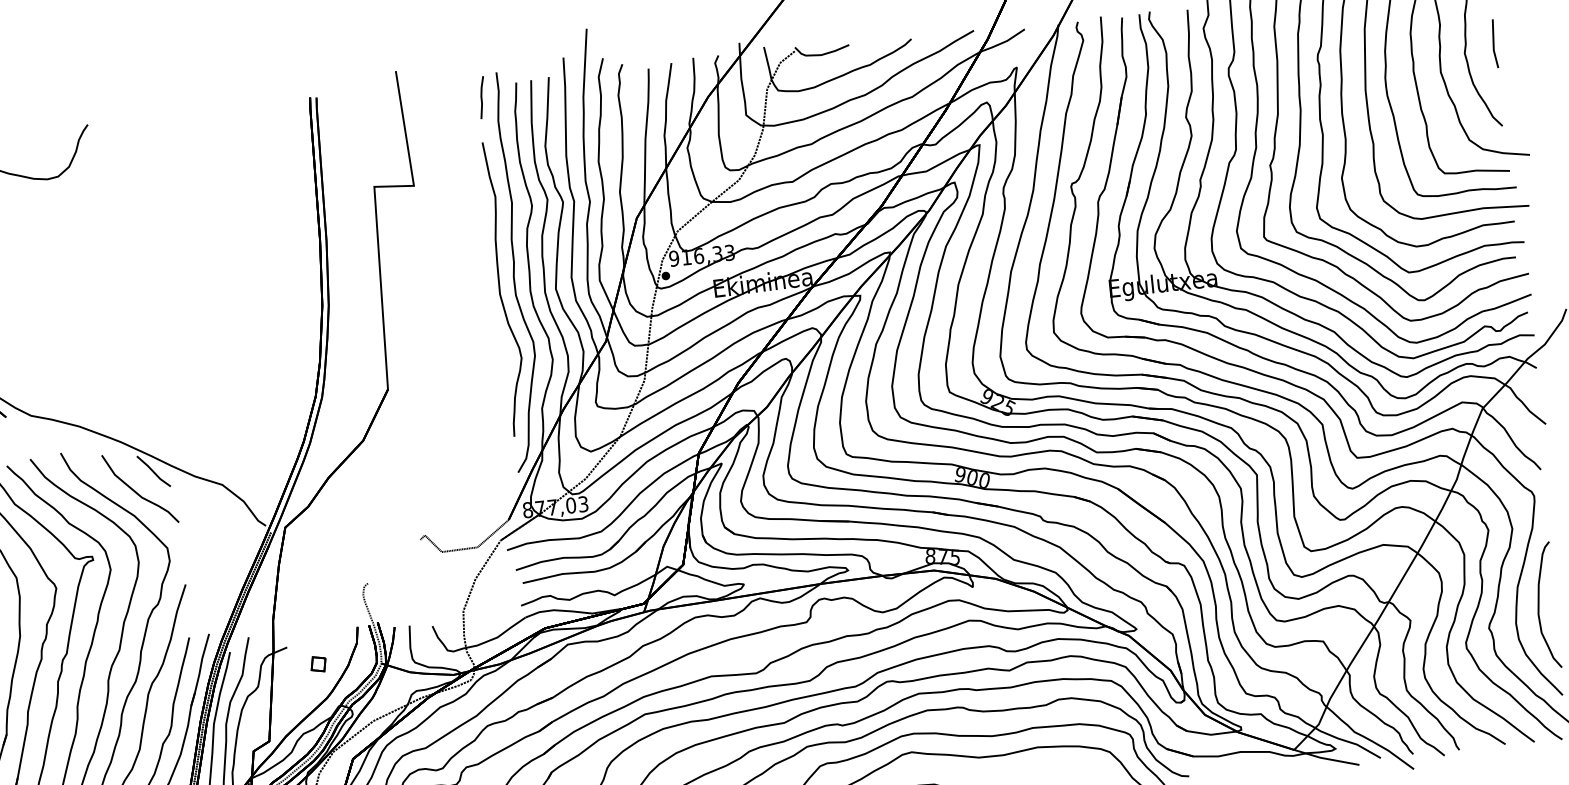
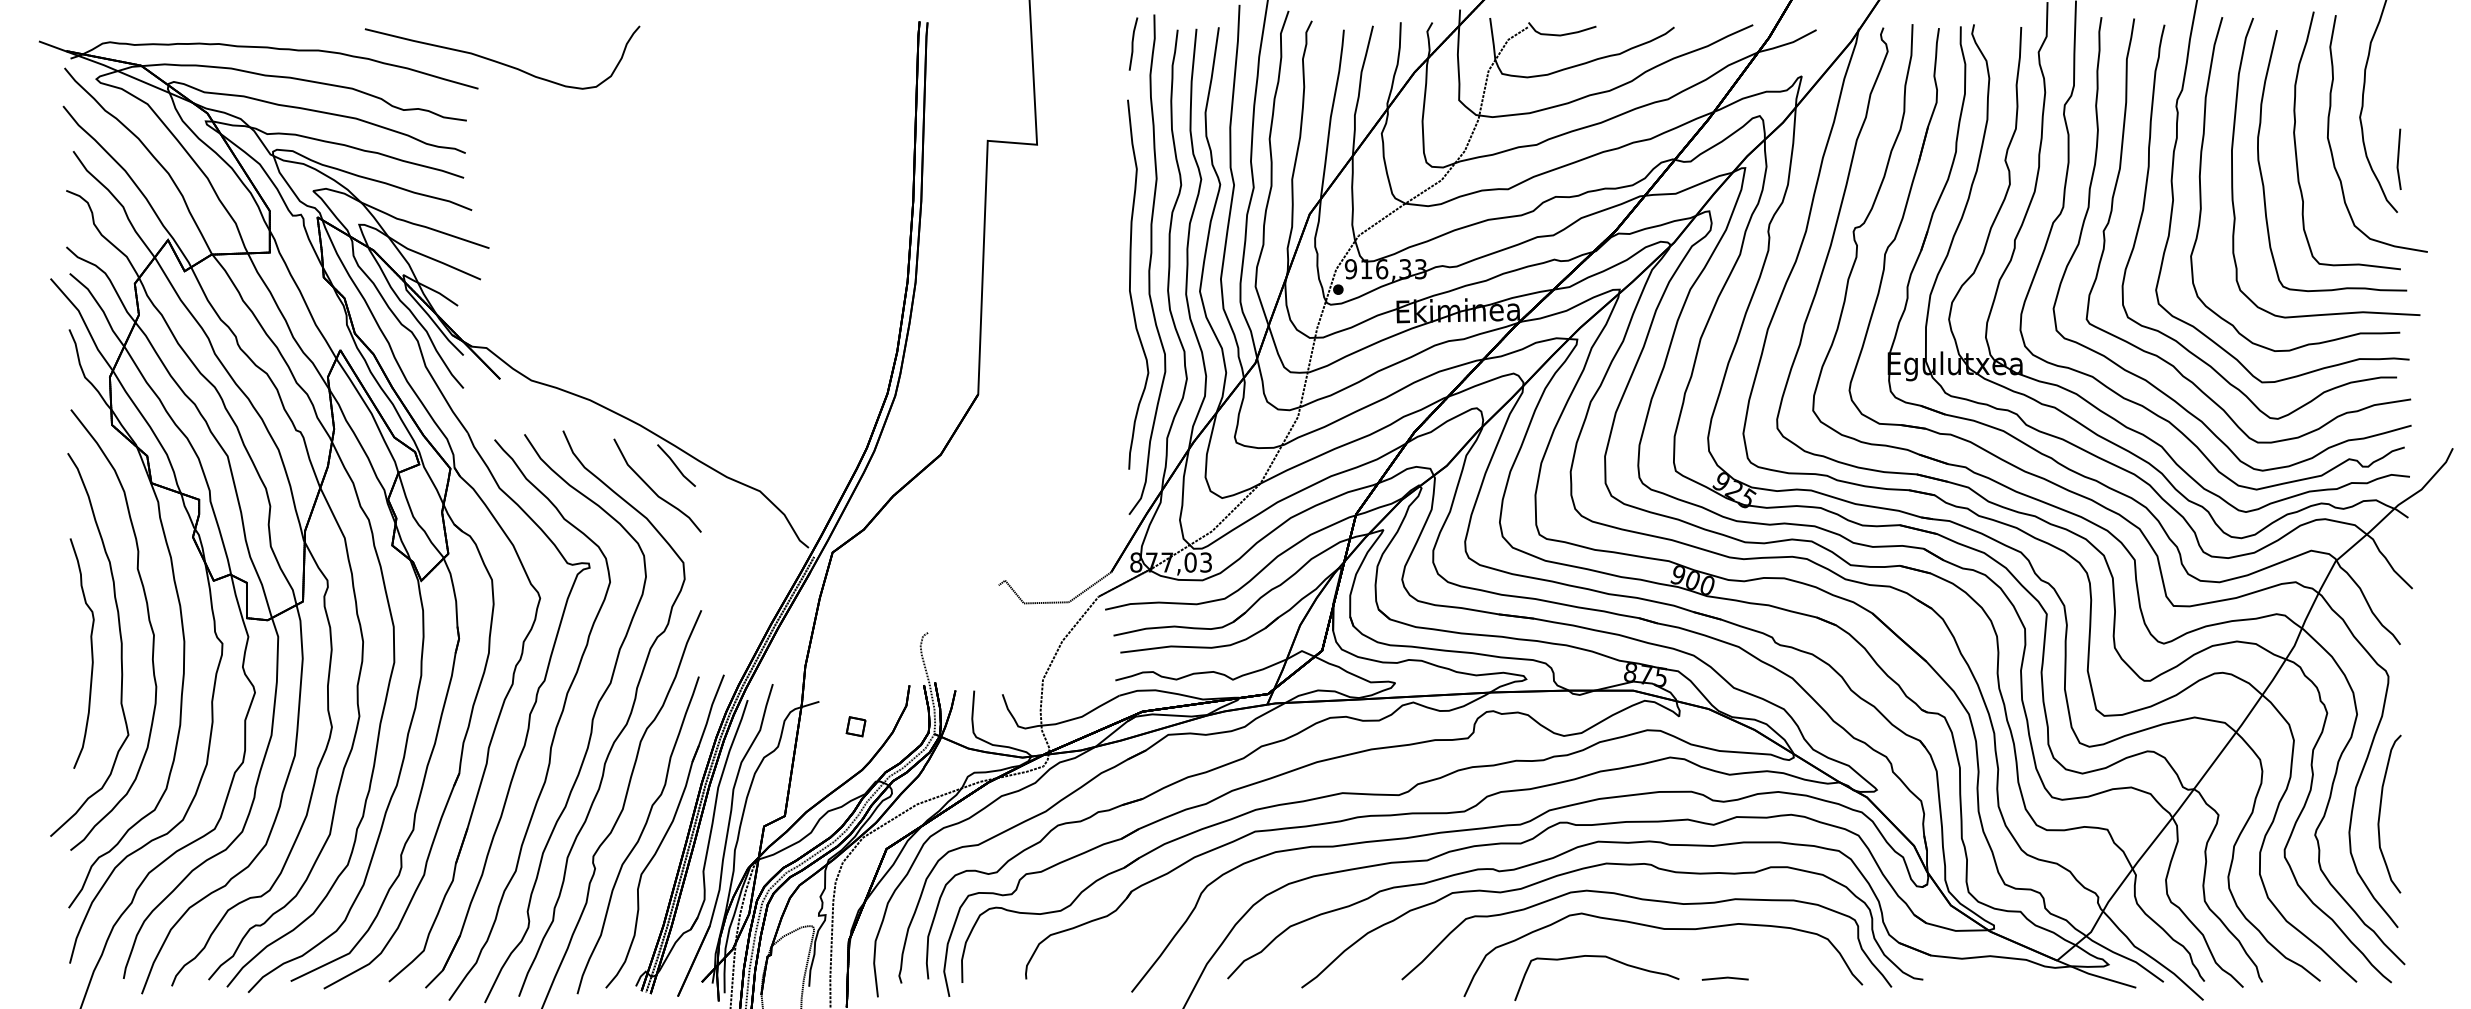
part: (1493, 43) -> (2398, 158), moved

